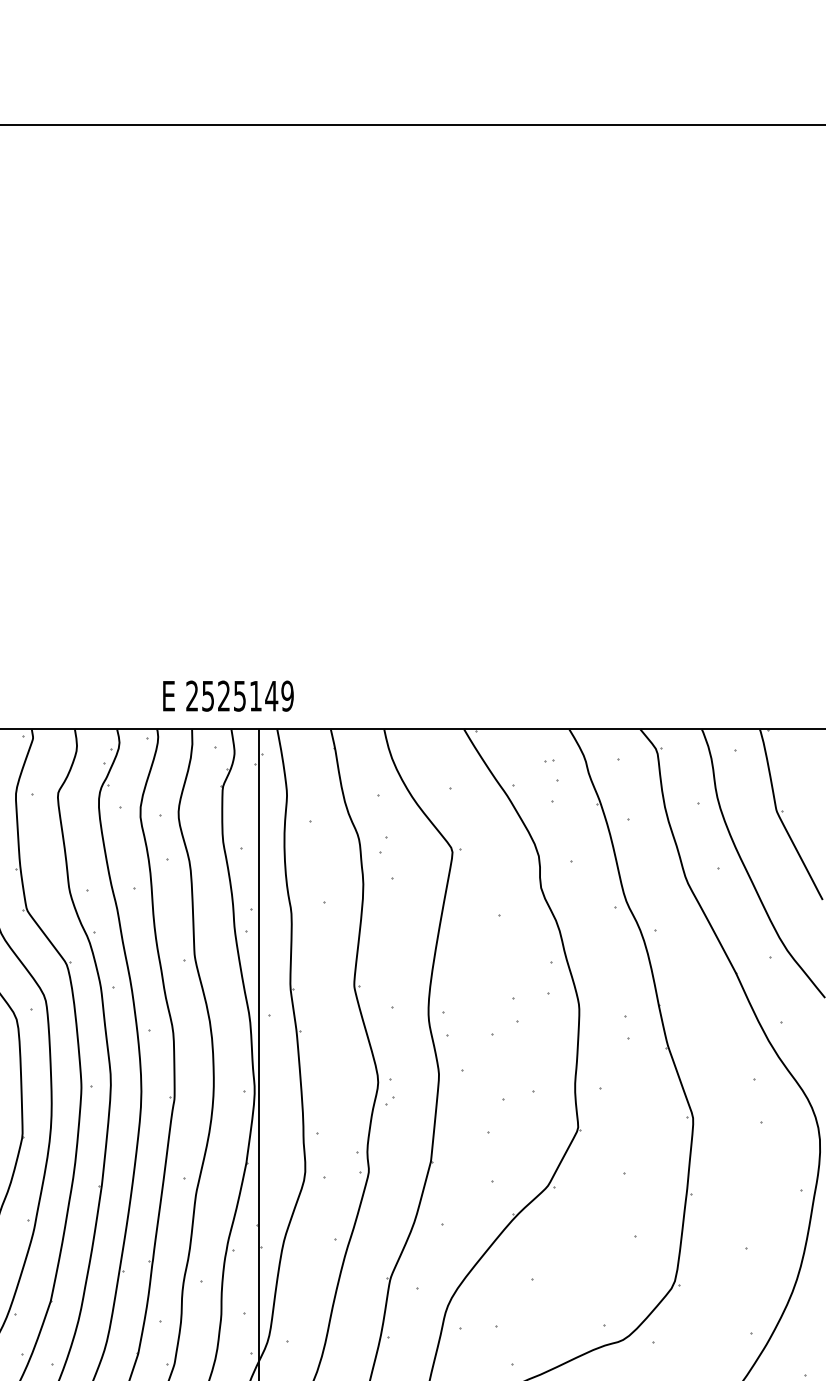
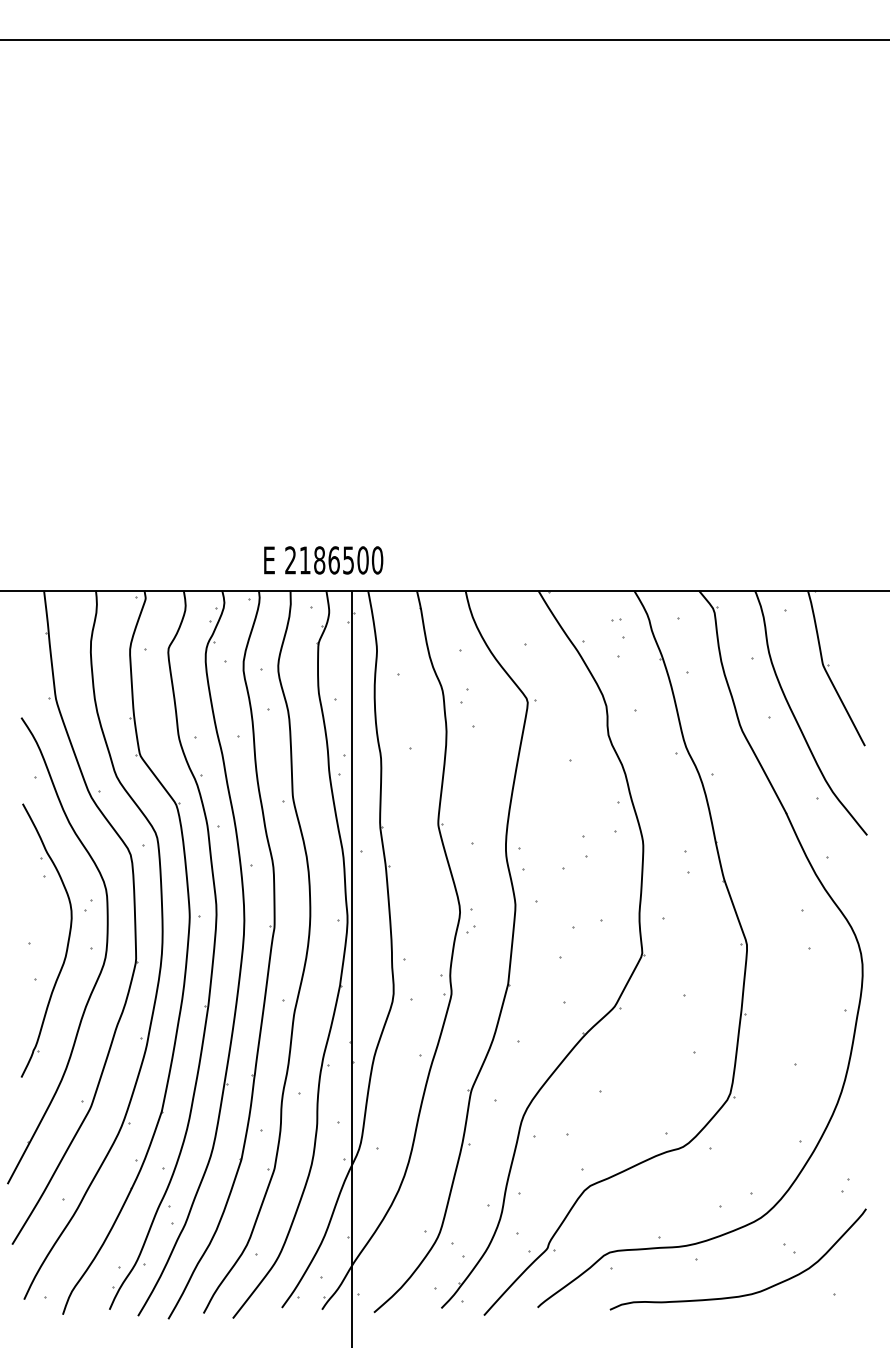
text: (248, 696) -> (341, 560), 2525149 -> 2186500

